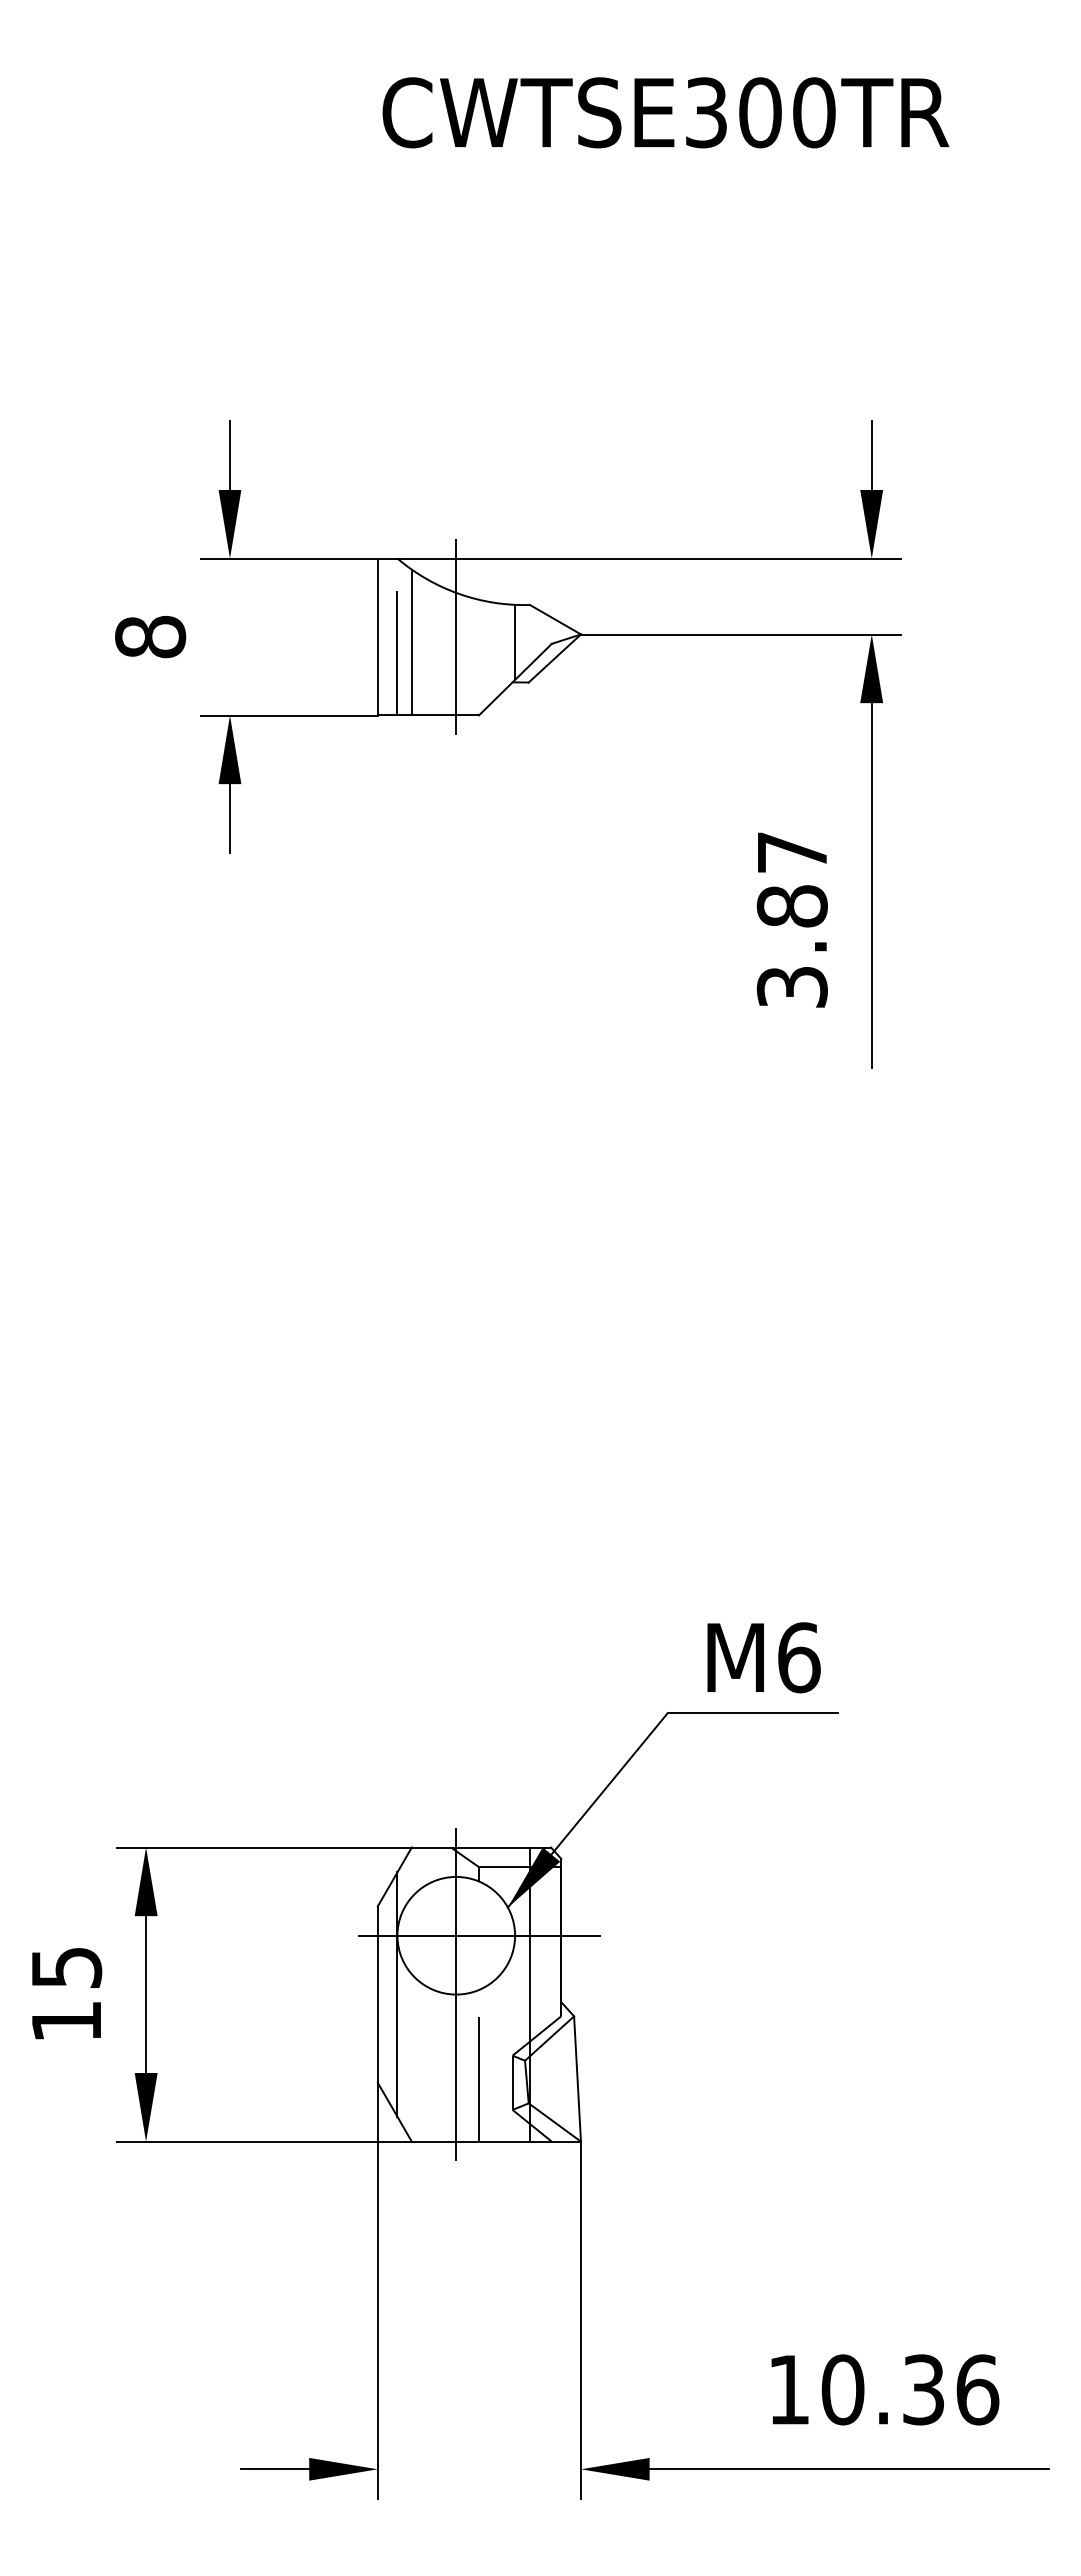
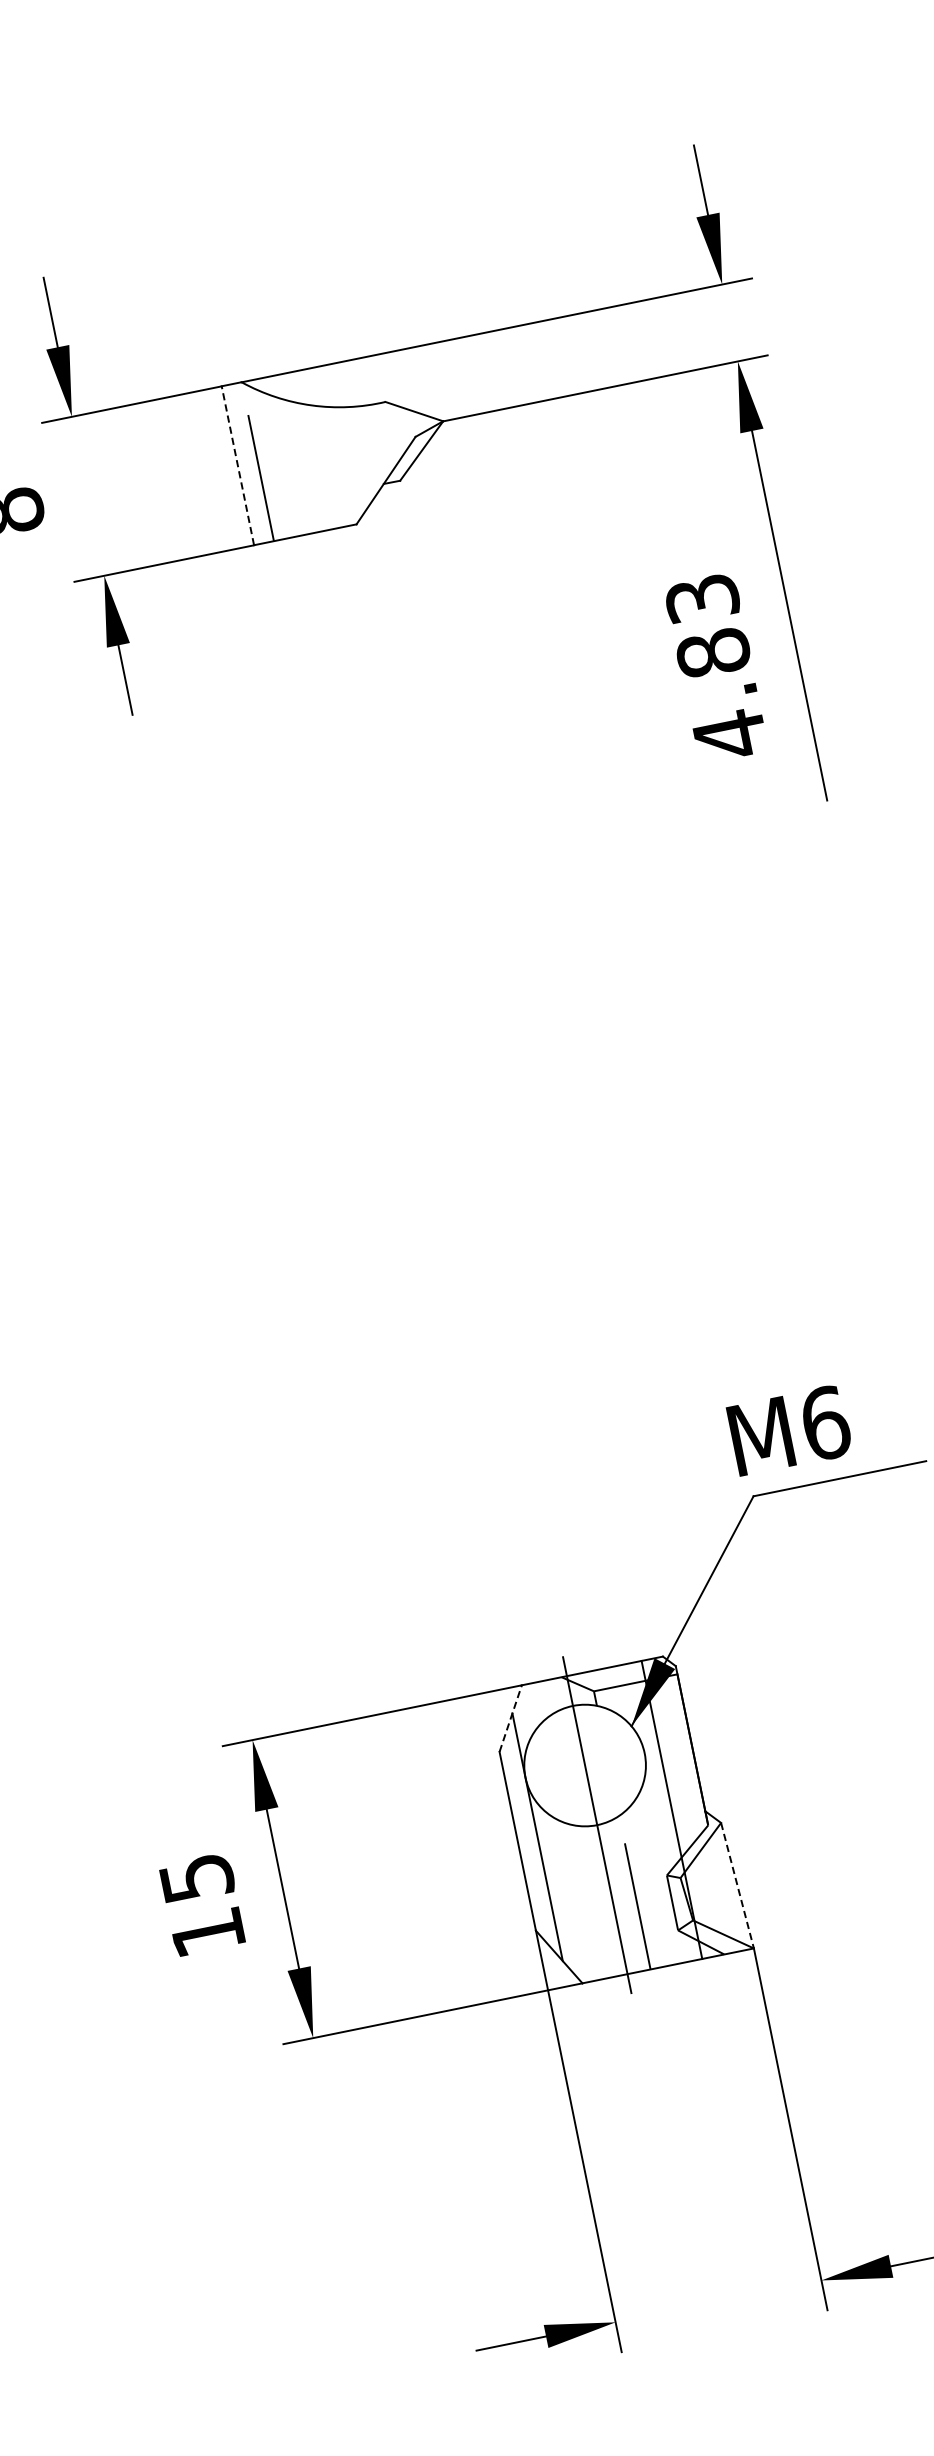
line: (377, 636) -> (237, 465), solid -> dashed
line: (456, 636) -> (317, 449), removed
line: (515, 641) -> (378, 441), removed
line: (411, 642) -> (273, 464), removed
text: (791, 920) -> (715, 667), 3.87 -> 4.83
text: (763, 1657) -> (789, 1430), moved
line: (394, 1876) -> (510, 1718), solid -> dashed
line: (479, 1935) -> (608, 1760), removed
line: (577, 2079) -> (737, 1886), solid -> dashed

